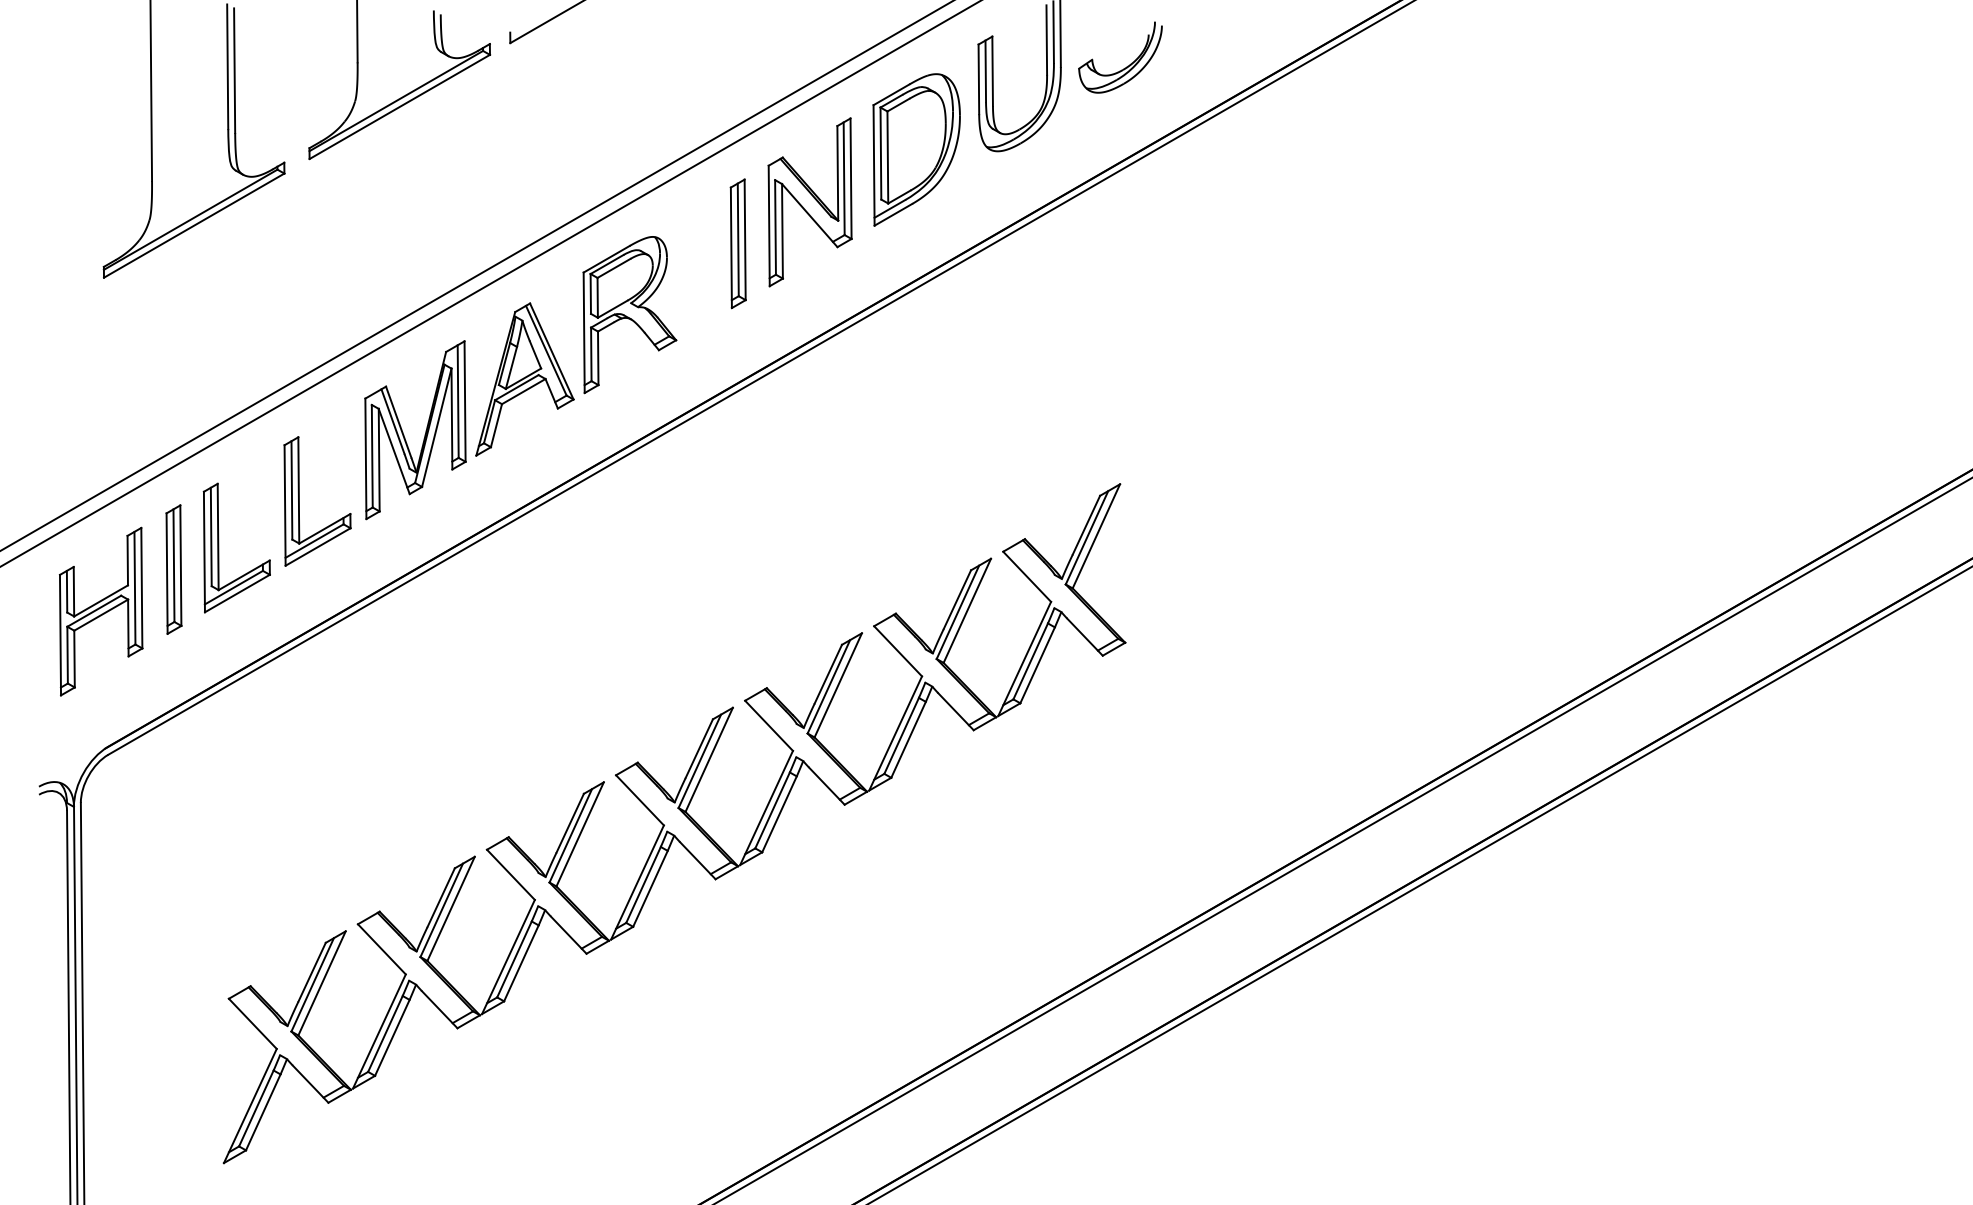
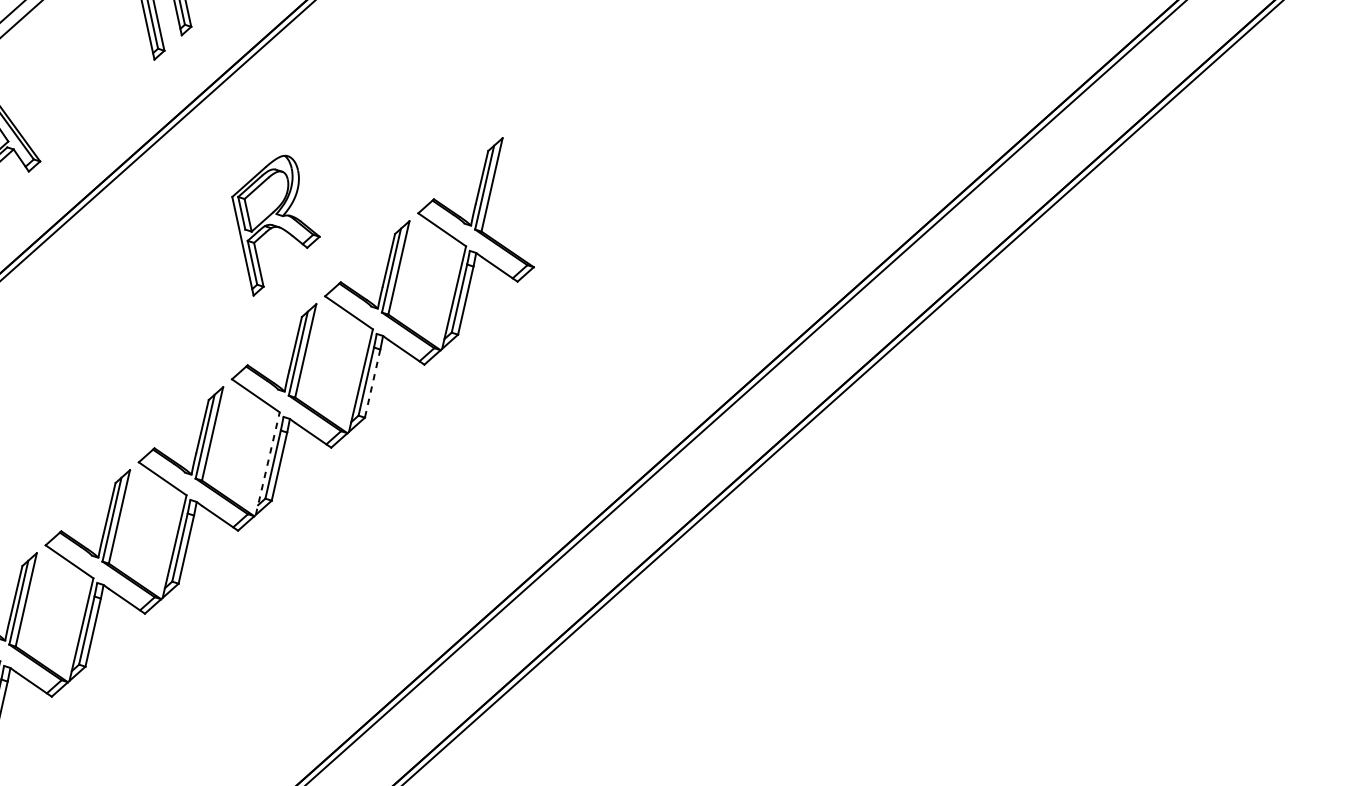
part: (629, 315) -> (277, 224), moved
line: (908, 739) -> (372, 383), solid -> dashed
line: (766, 807) -> (267, 463), solid -> dashed

